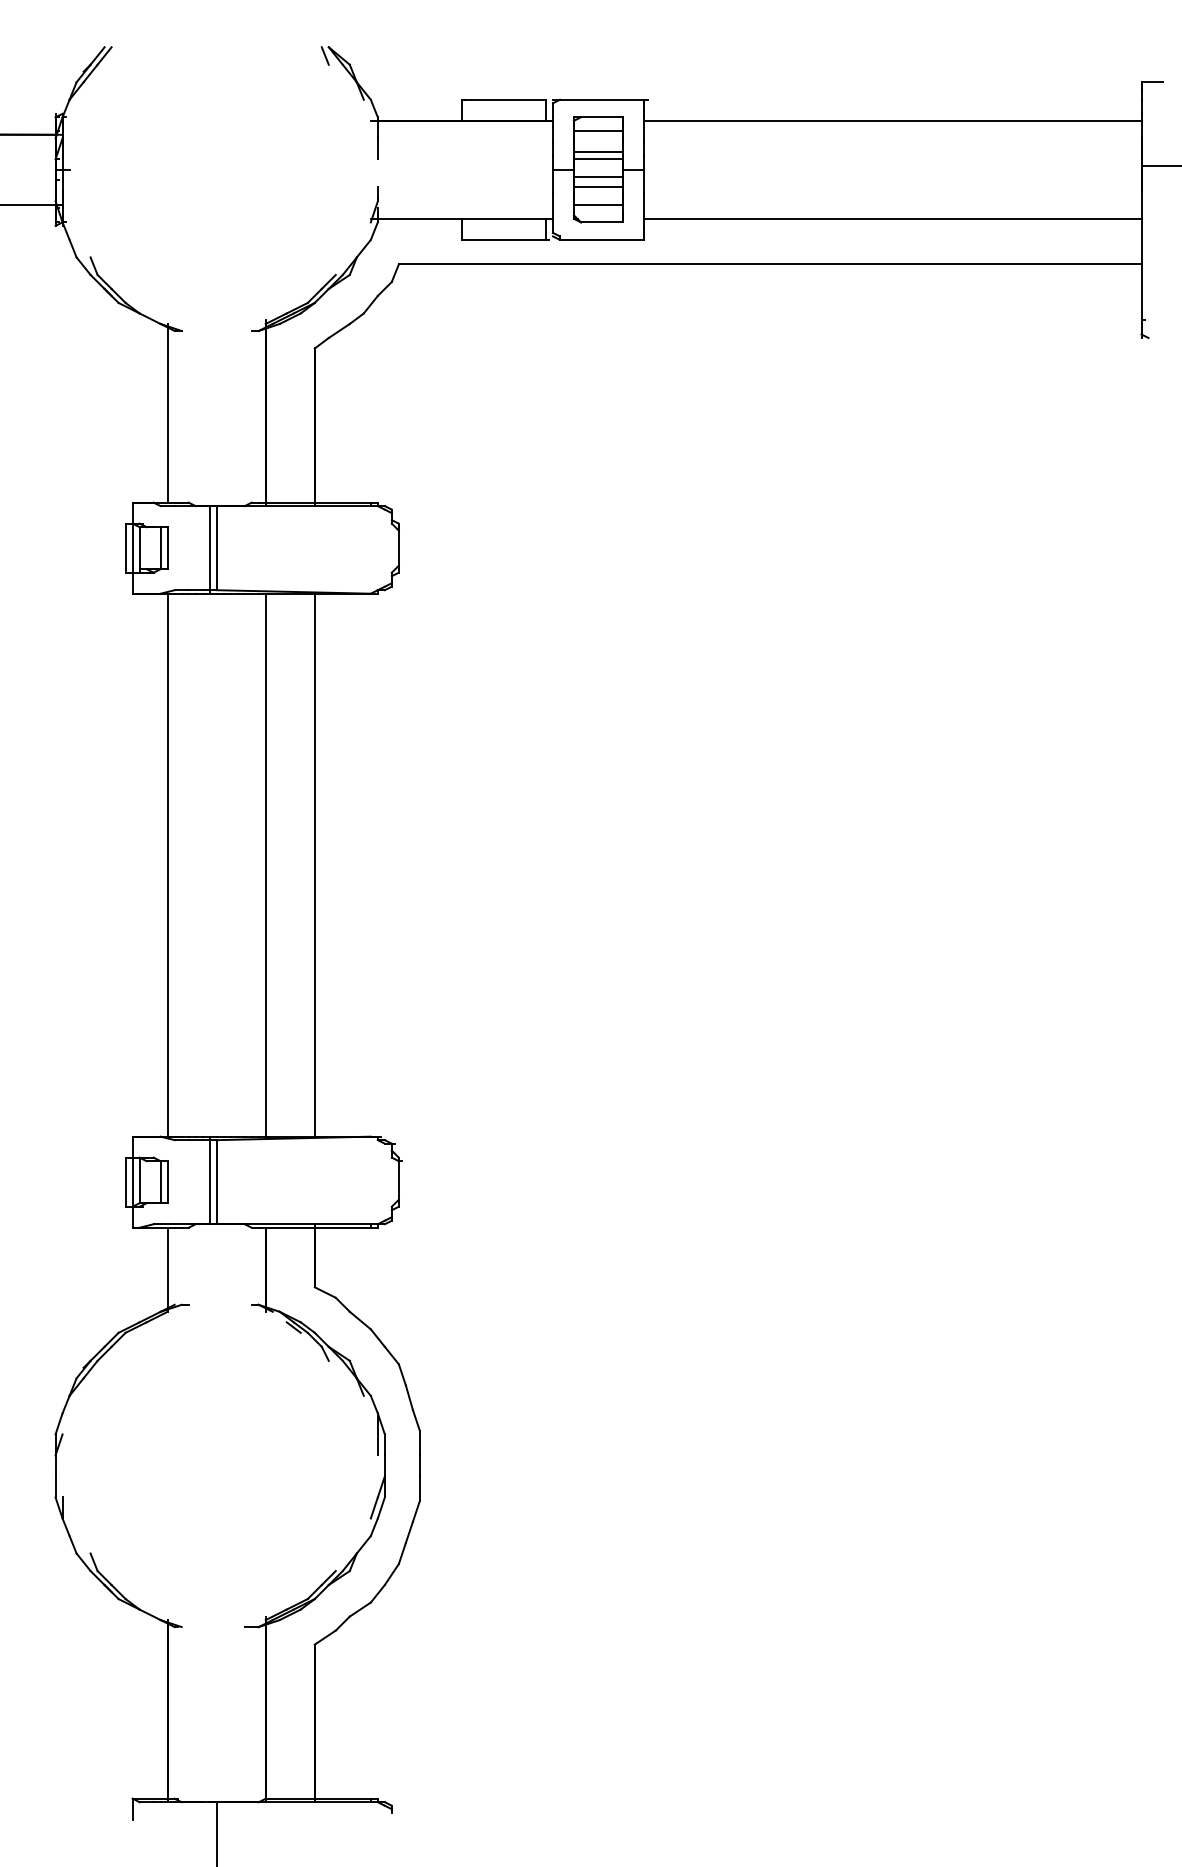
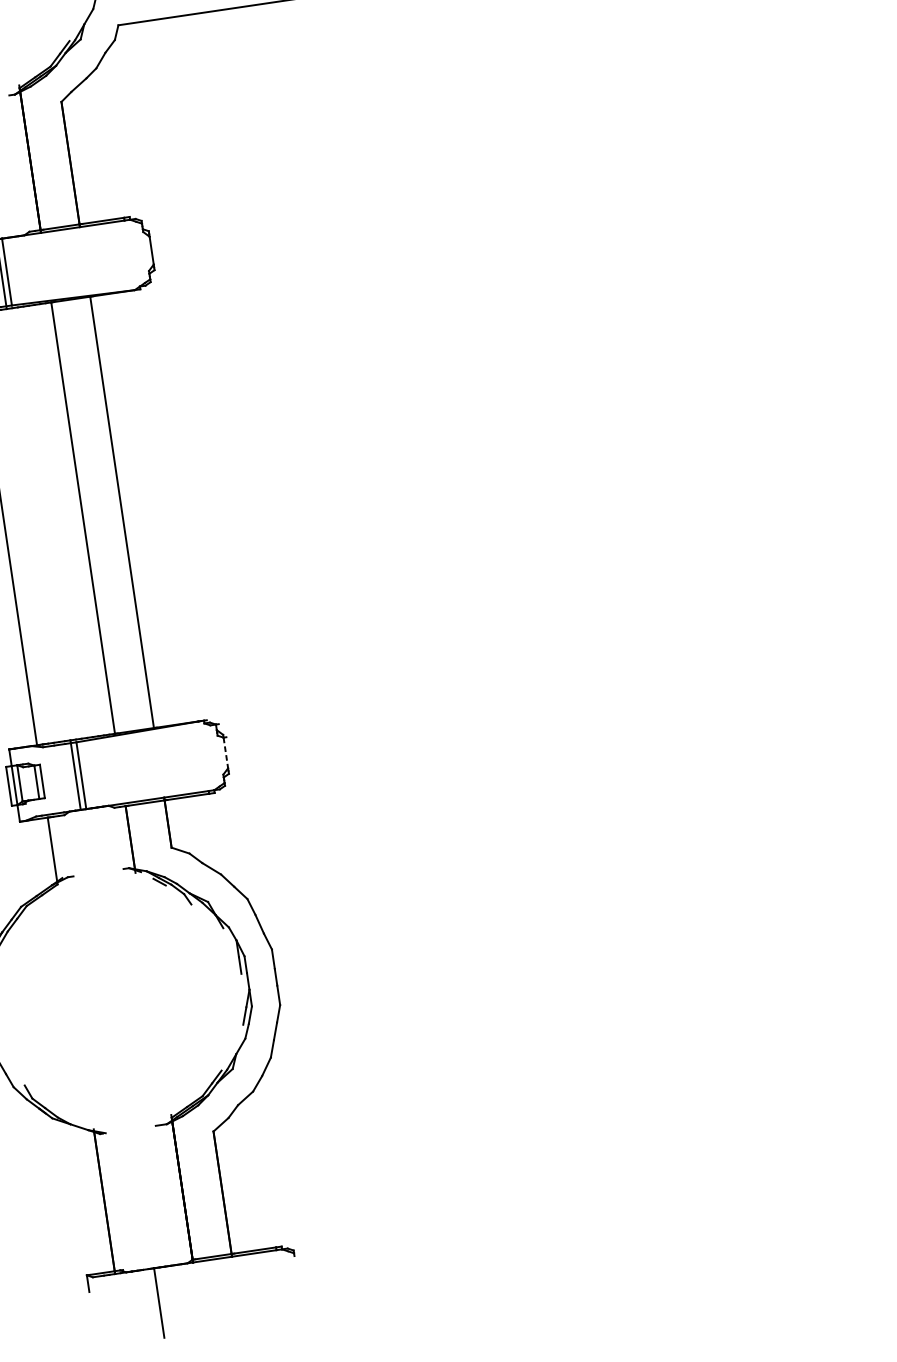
line: (398, 1180) -> (225, 753), solid -> dashed

